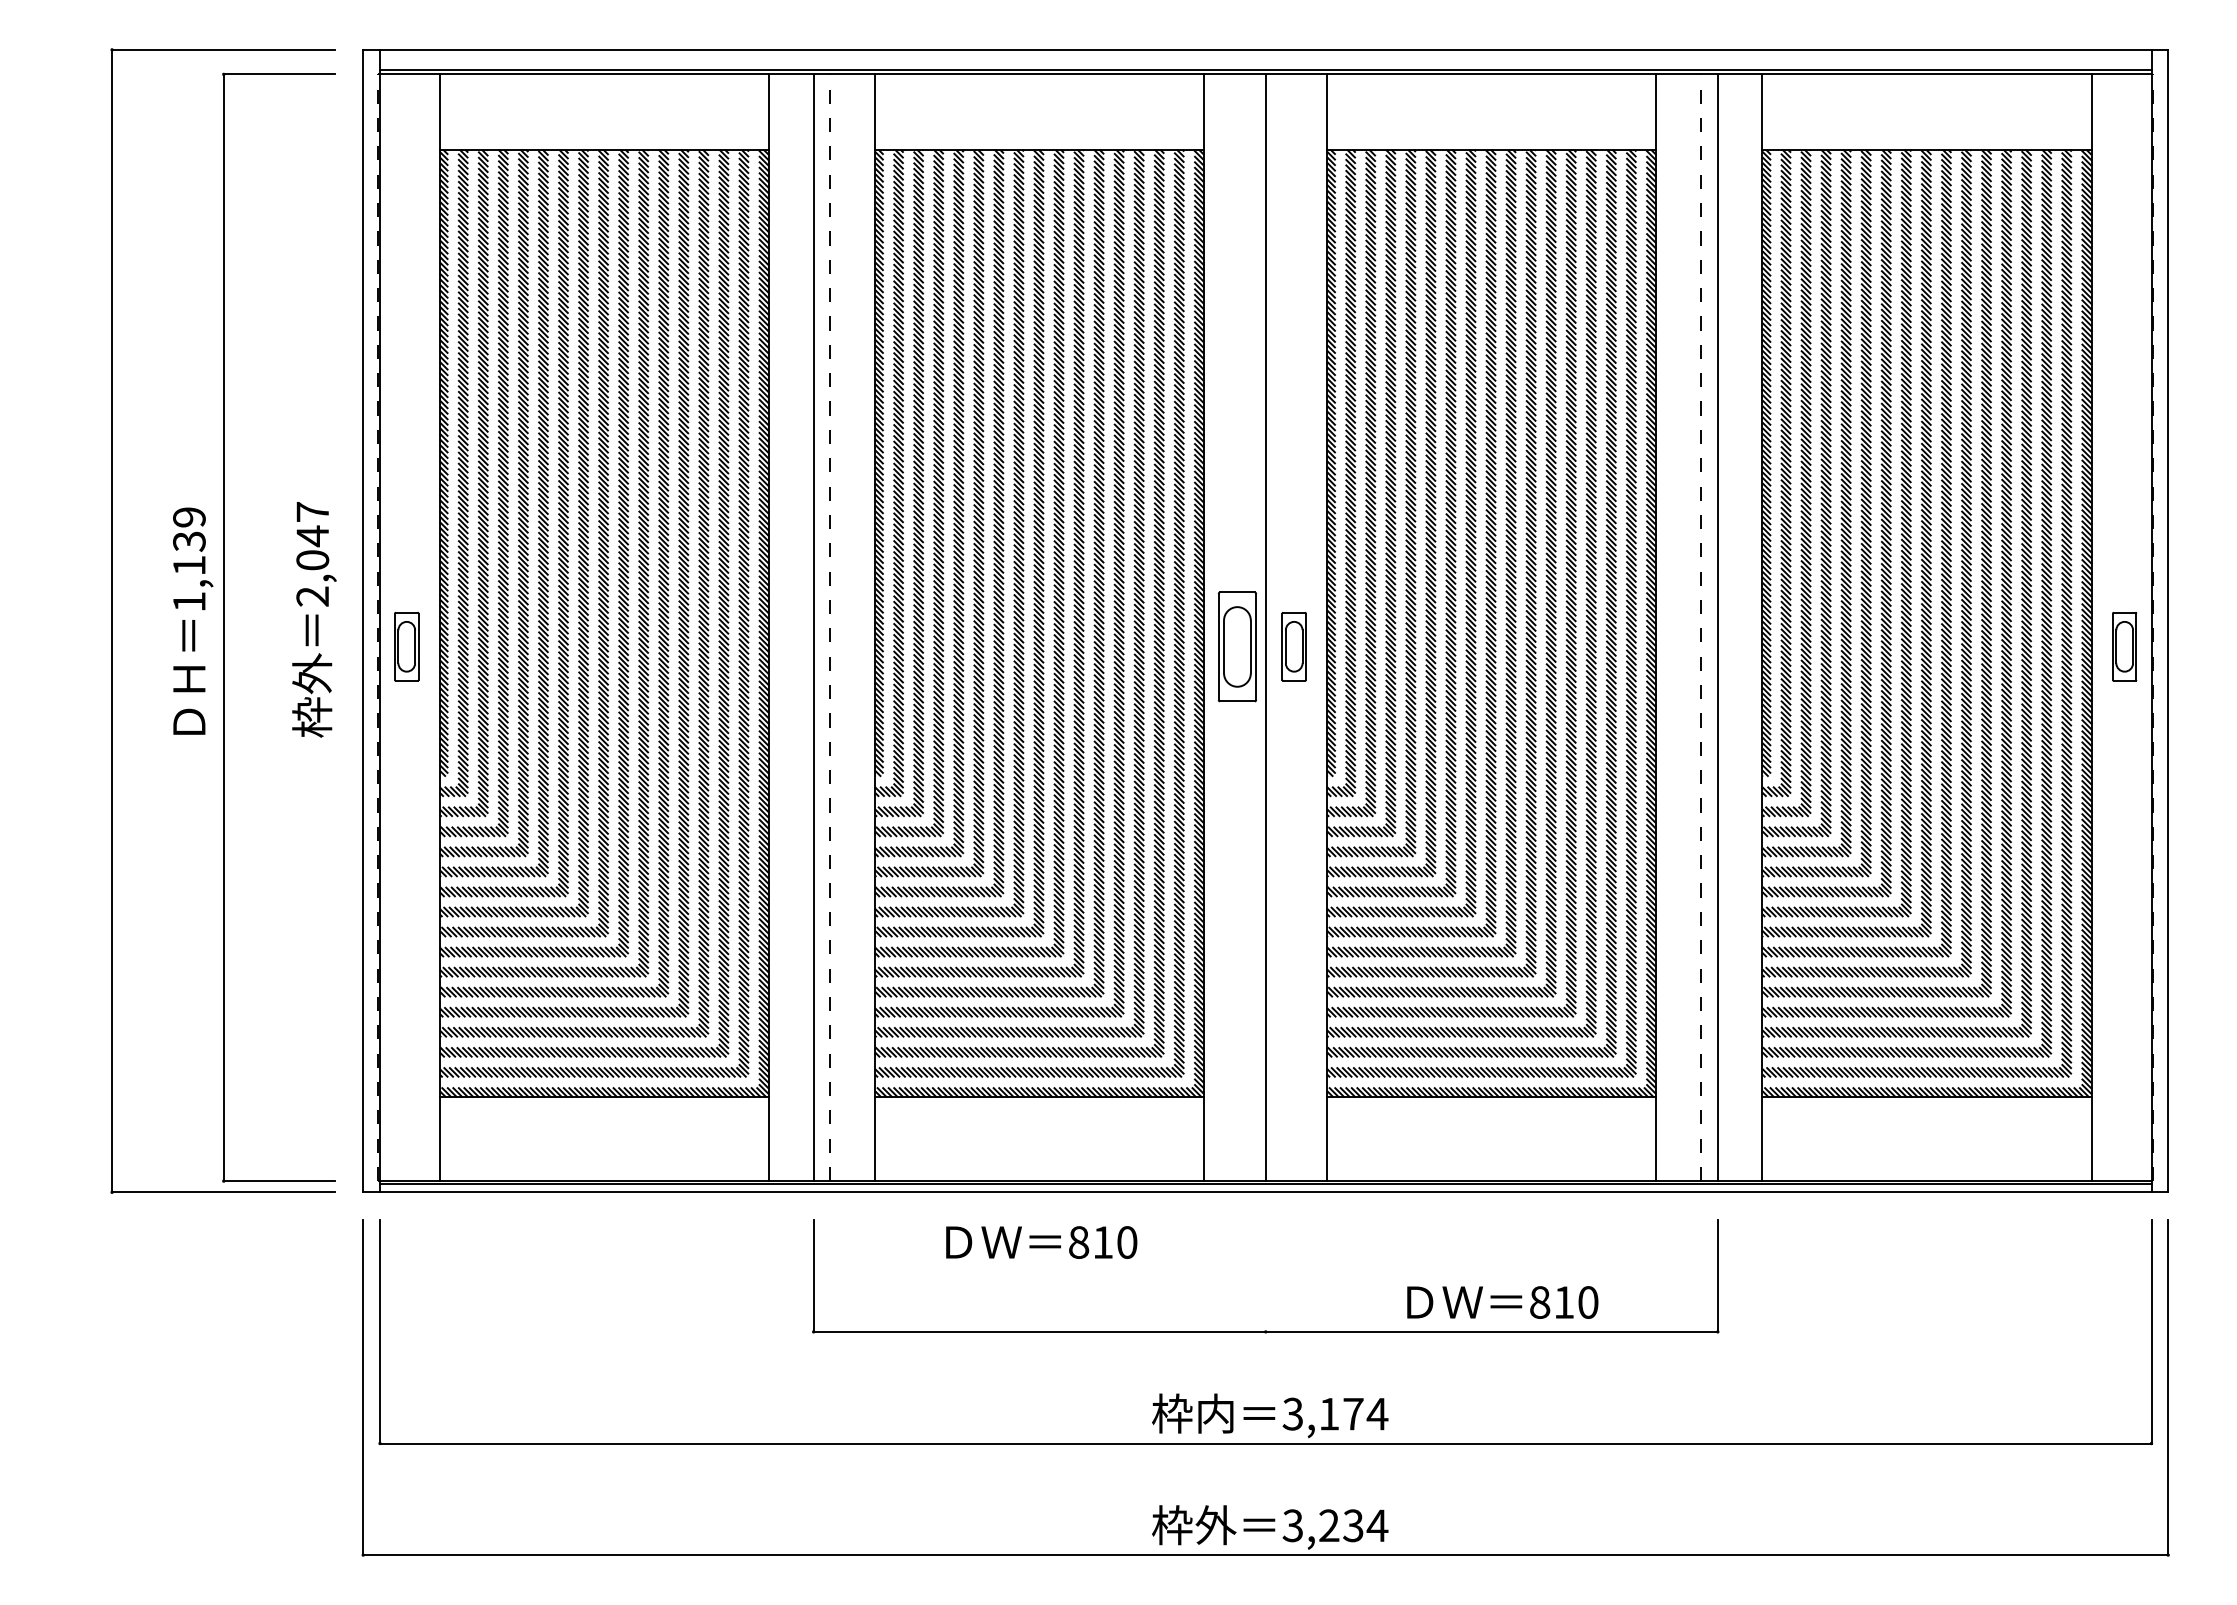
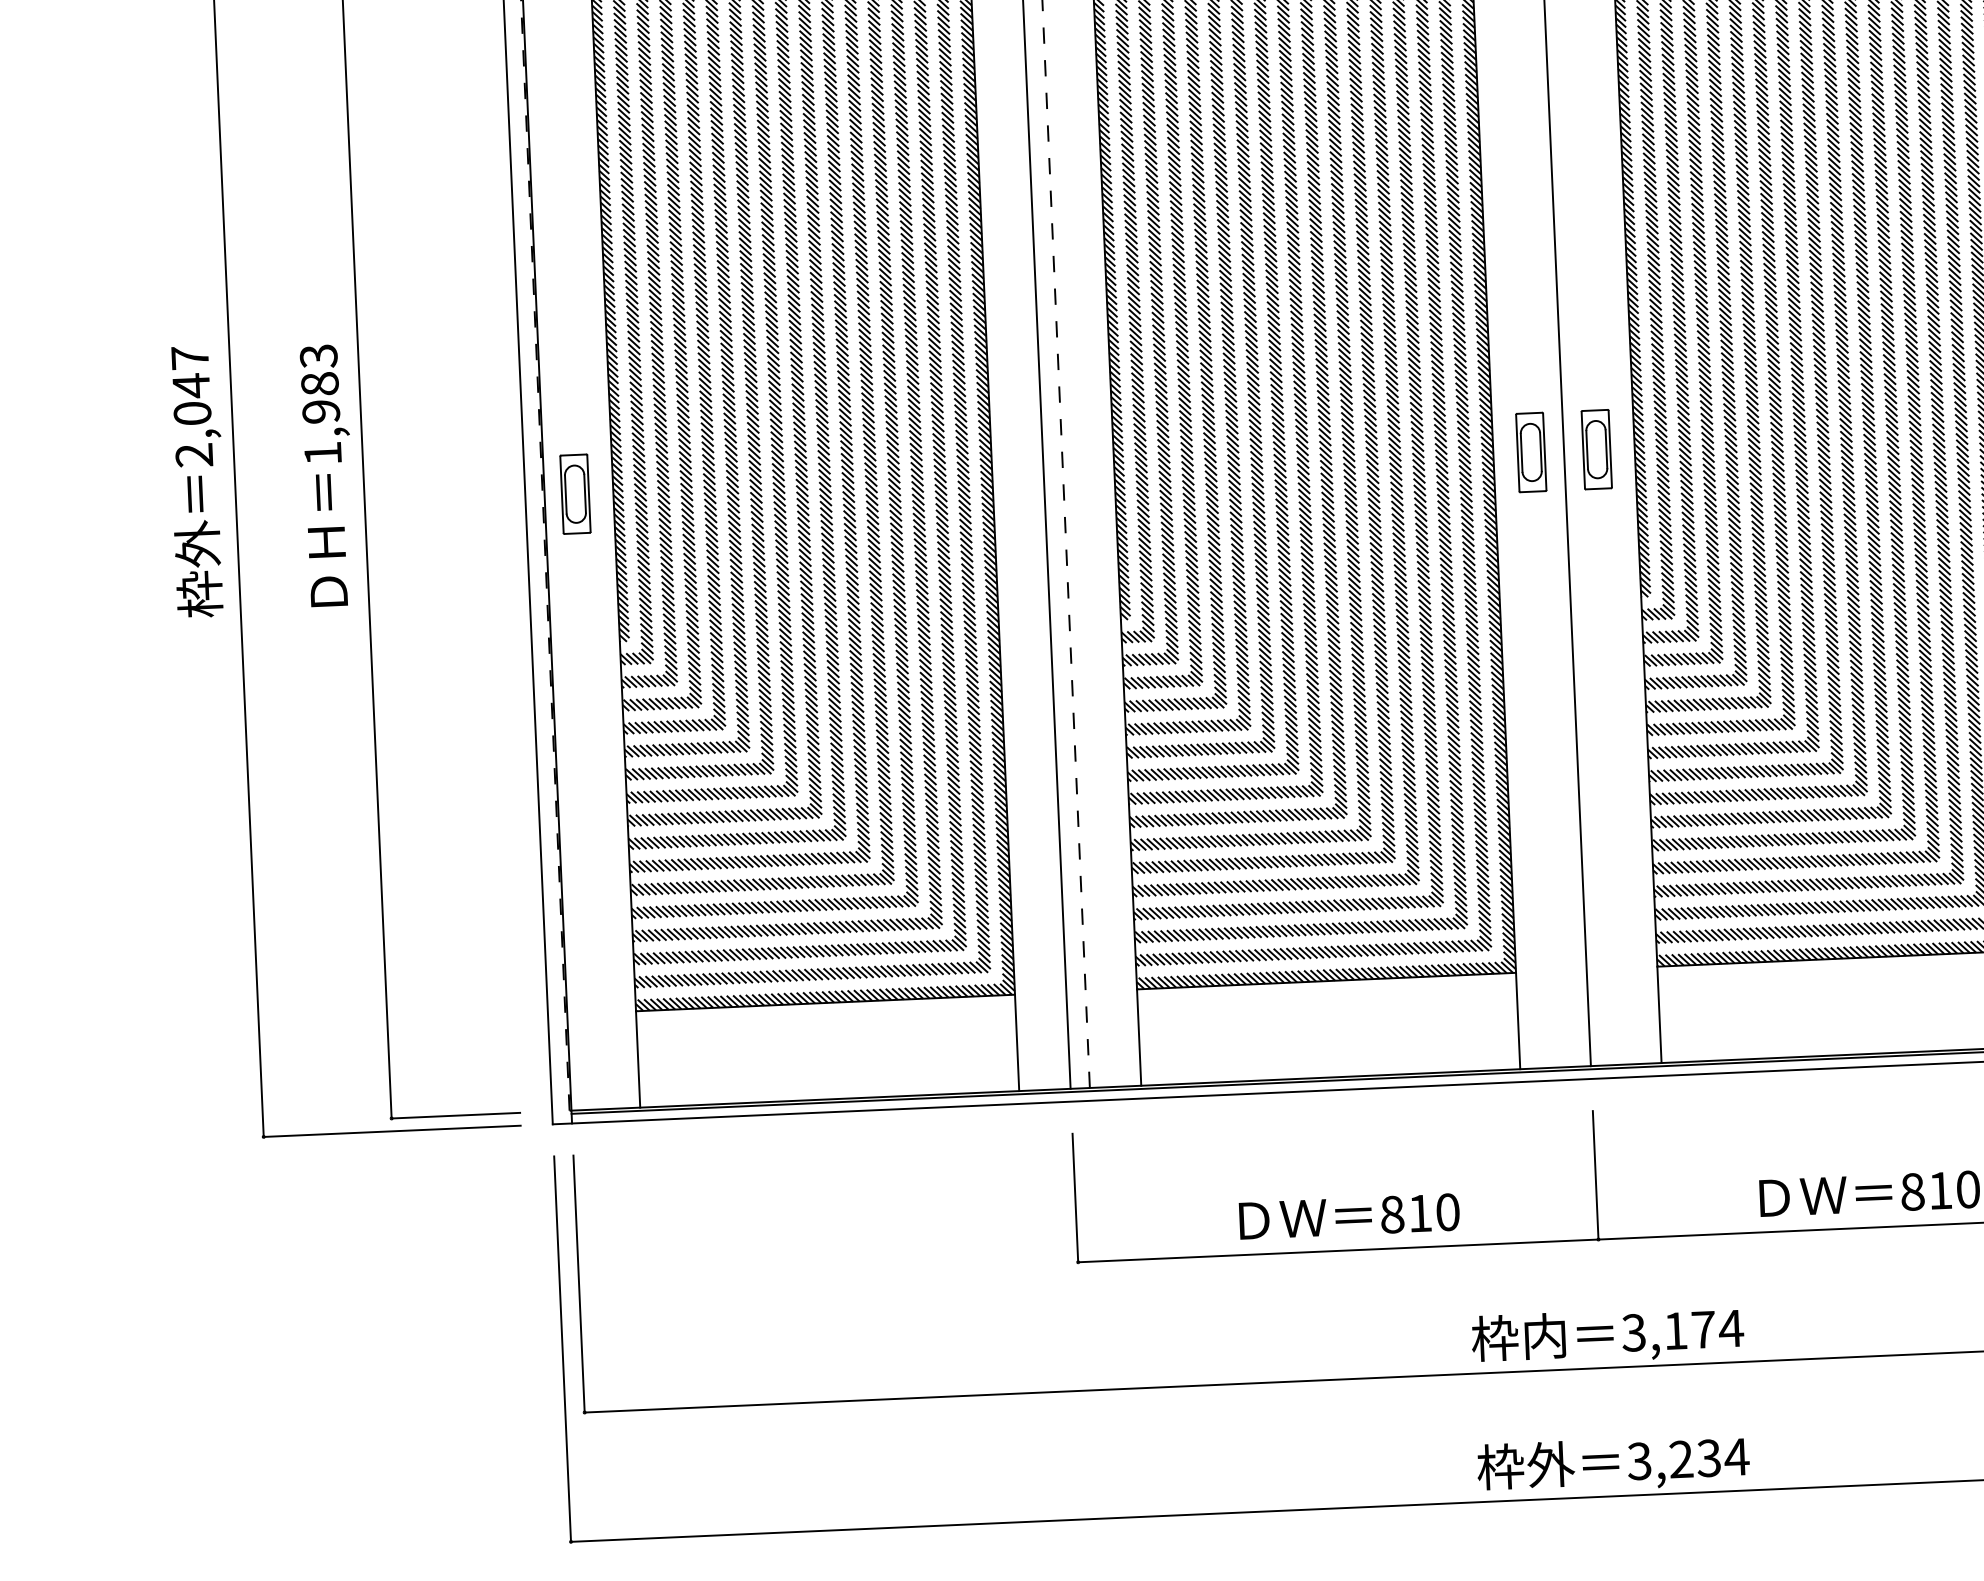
text: (189, 541) -> (320, 383), 1,139 -> 1,983
text: (314, 619) -> (197, 481), moved
part: (1236, 646) -> (1530, 452), size x0.62
text: (1041, 1242) -> (1349, 1216), moved
line: (1265, 1275) -> (1595, 1174), added

